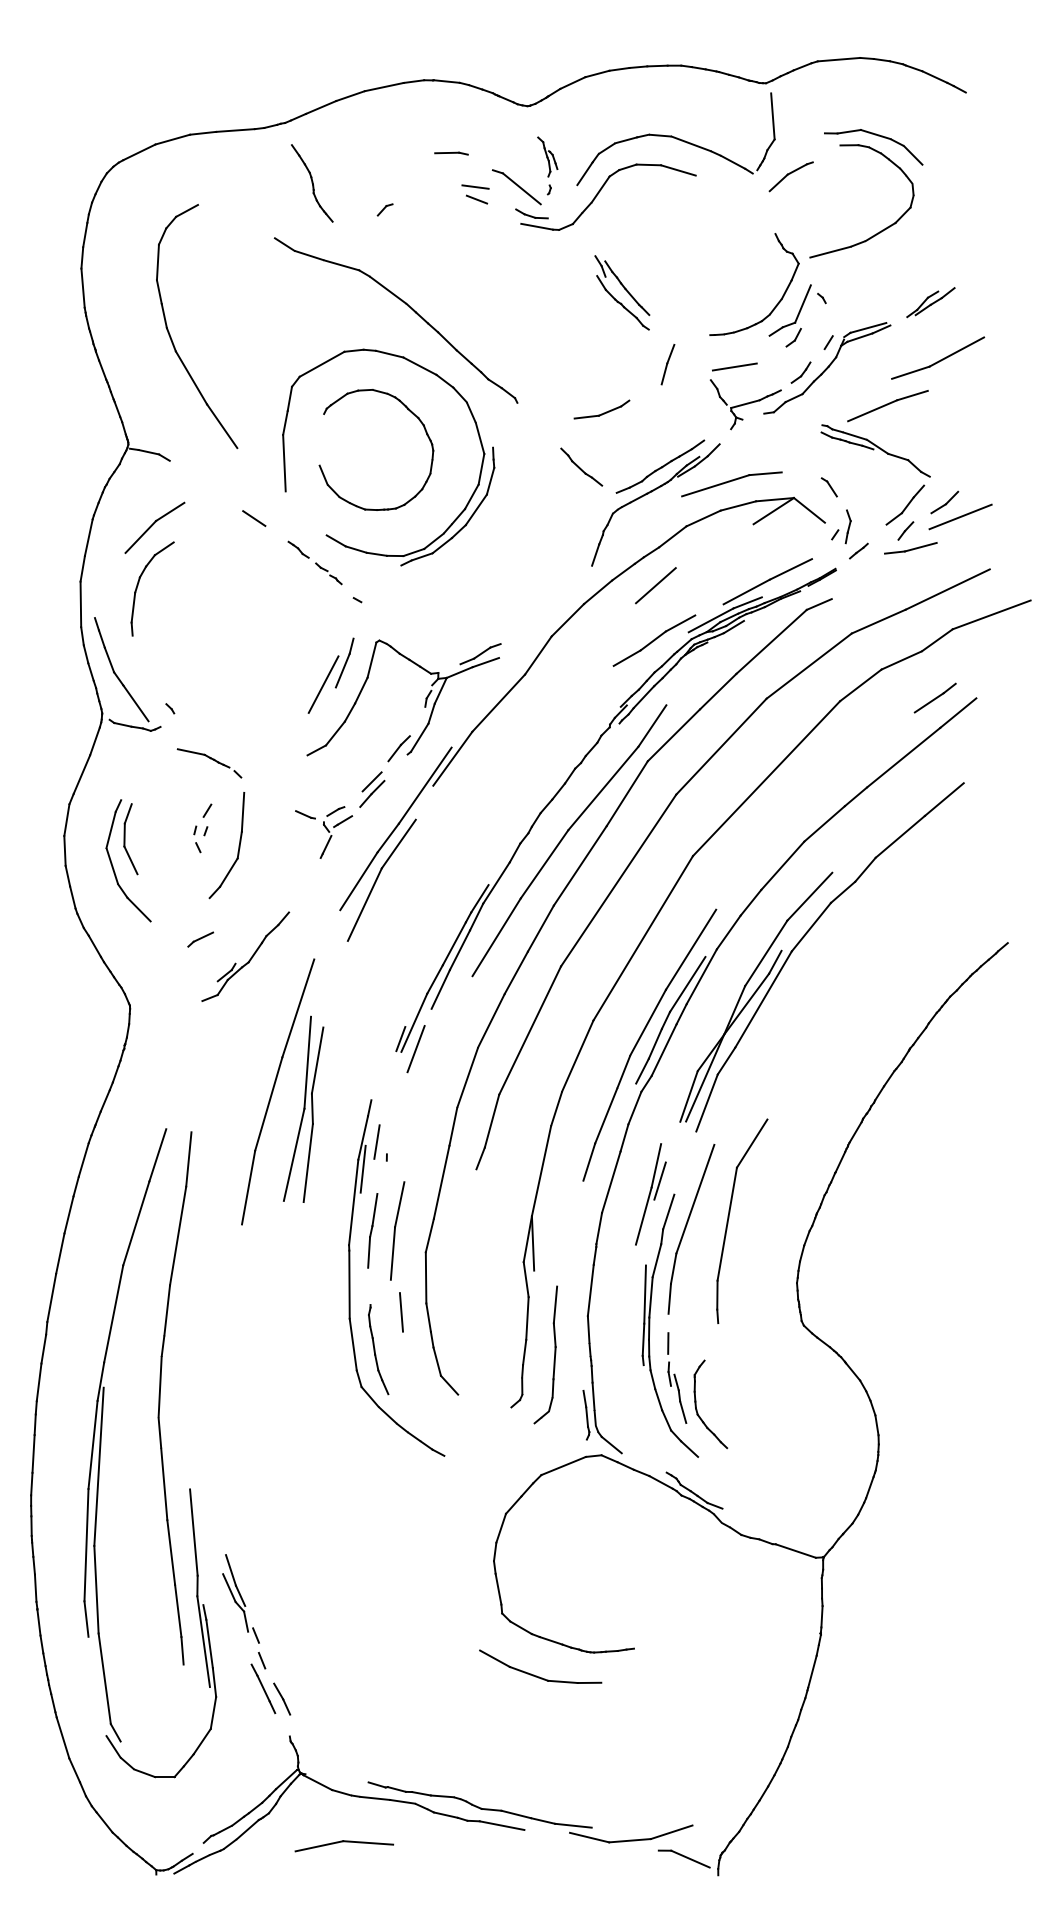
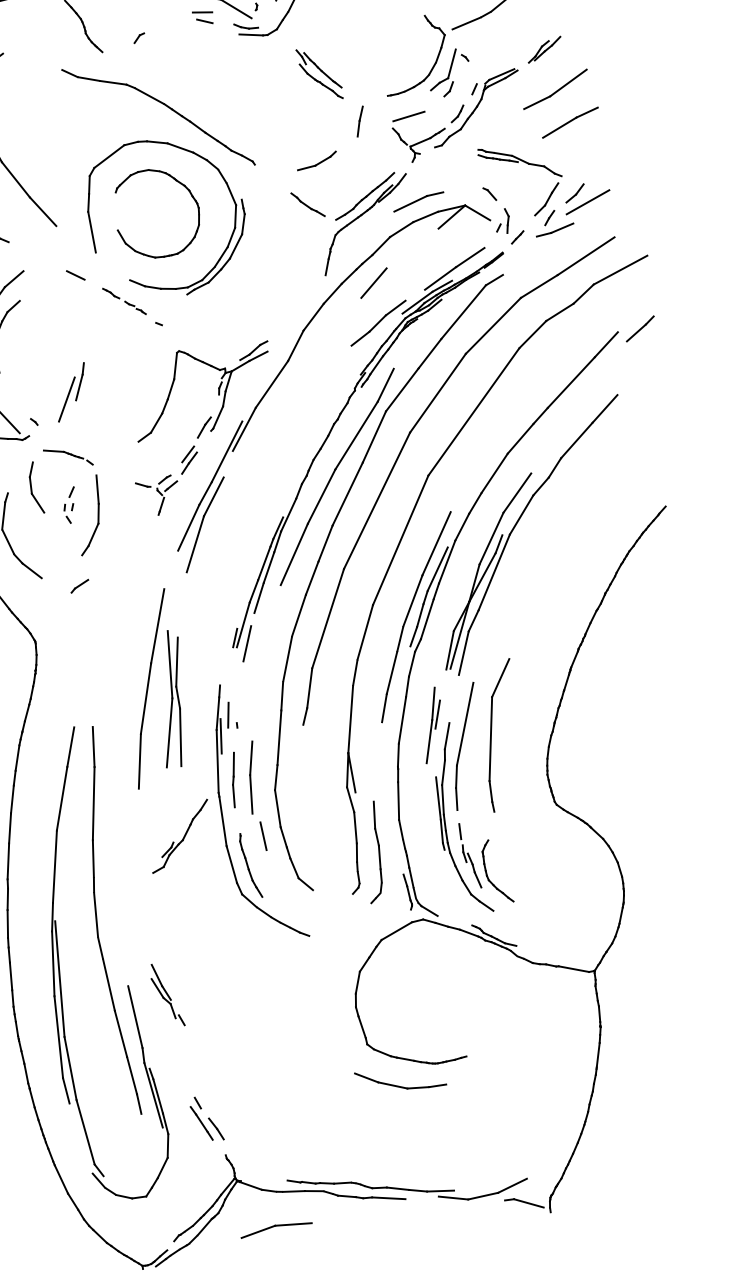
part: (887, 406) -> (570, 123), moved
part: (731, 484) -> (418, 202), size x0.7
part: (330, 675) -> (70, 392), moved
line: (935, 697) -> (640, 328), moved
part: (130, 839) -> (35, 488), moved
part: (245, 956) -> (179, 836), moved
part: (240, 1598) -> (166, 994), moved

